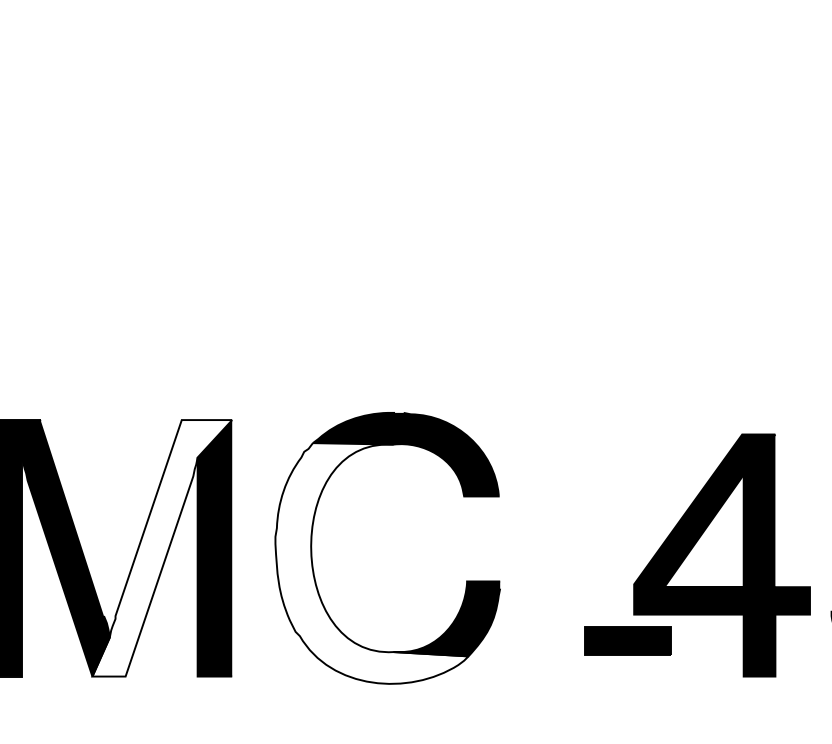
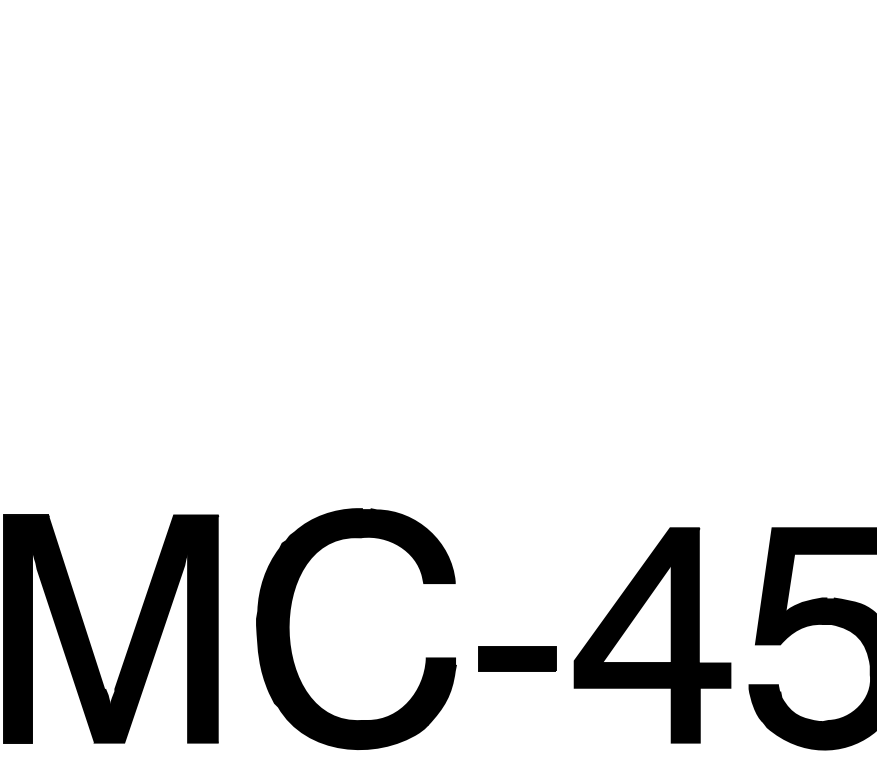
fill: (161, 547) -> (156, 628), added
fill: (371, 563) -> (342, 642), added
part: (628, 640) -> (517, 658), moved

